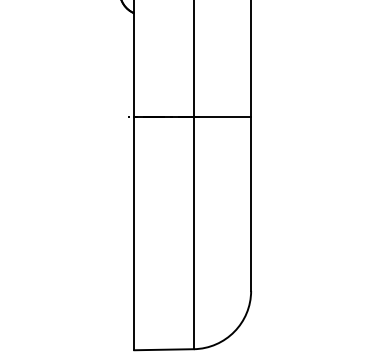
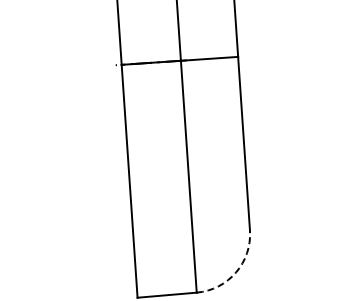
arc: (234, 331) -> (236, 272), solid -> dashed

